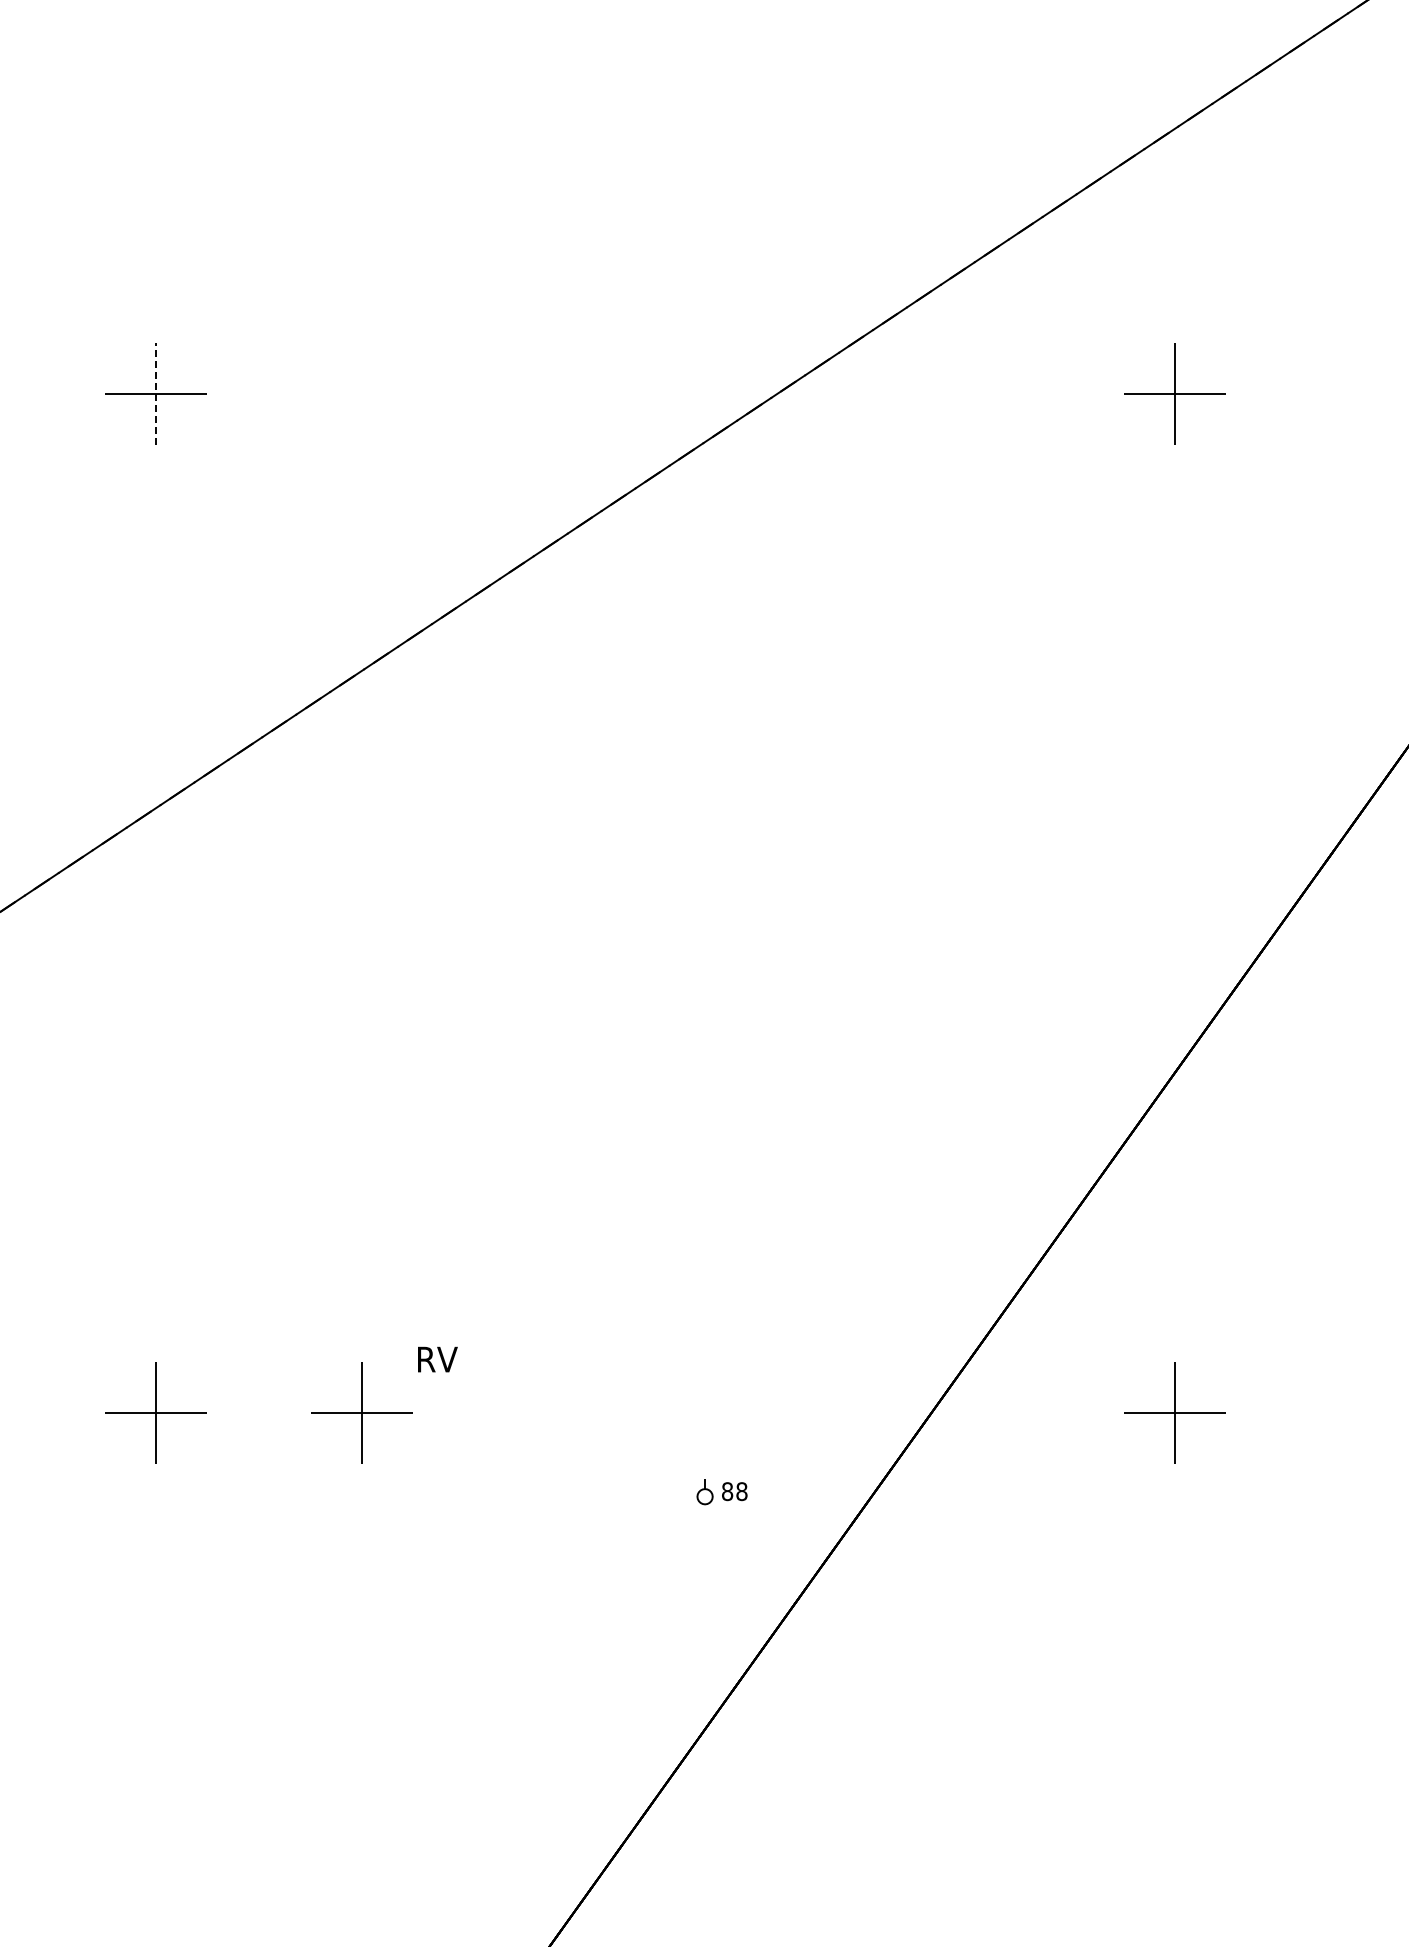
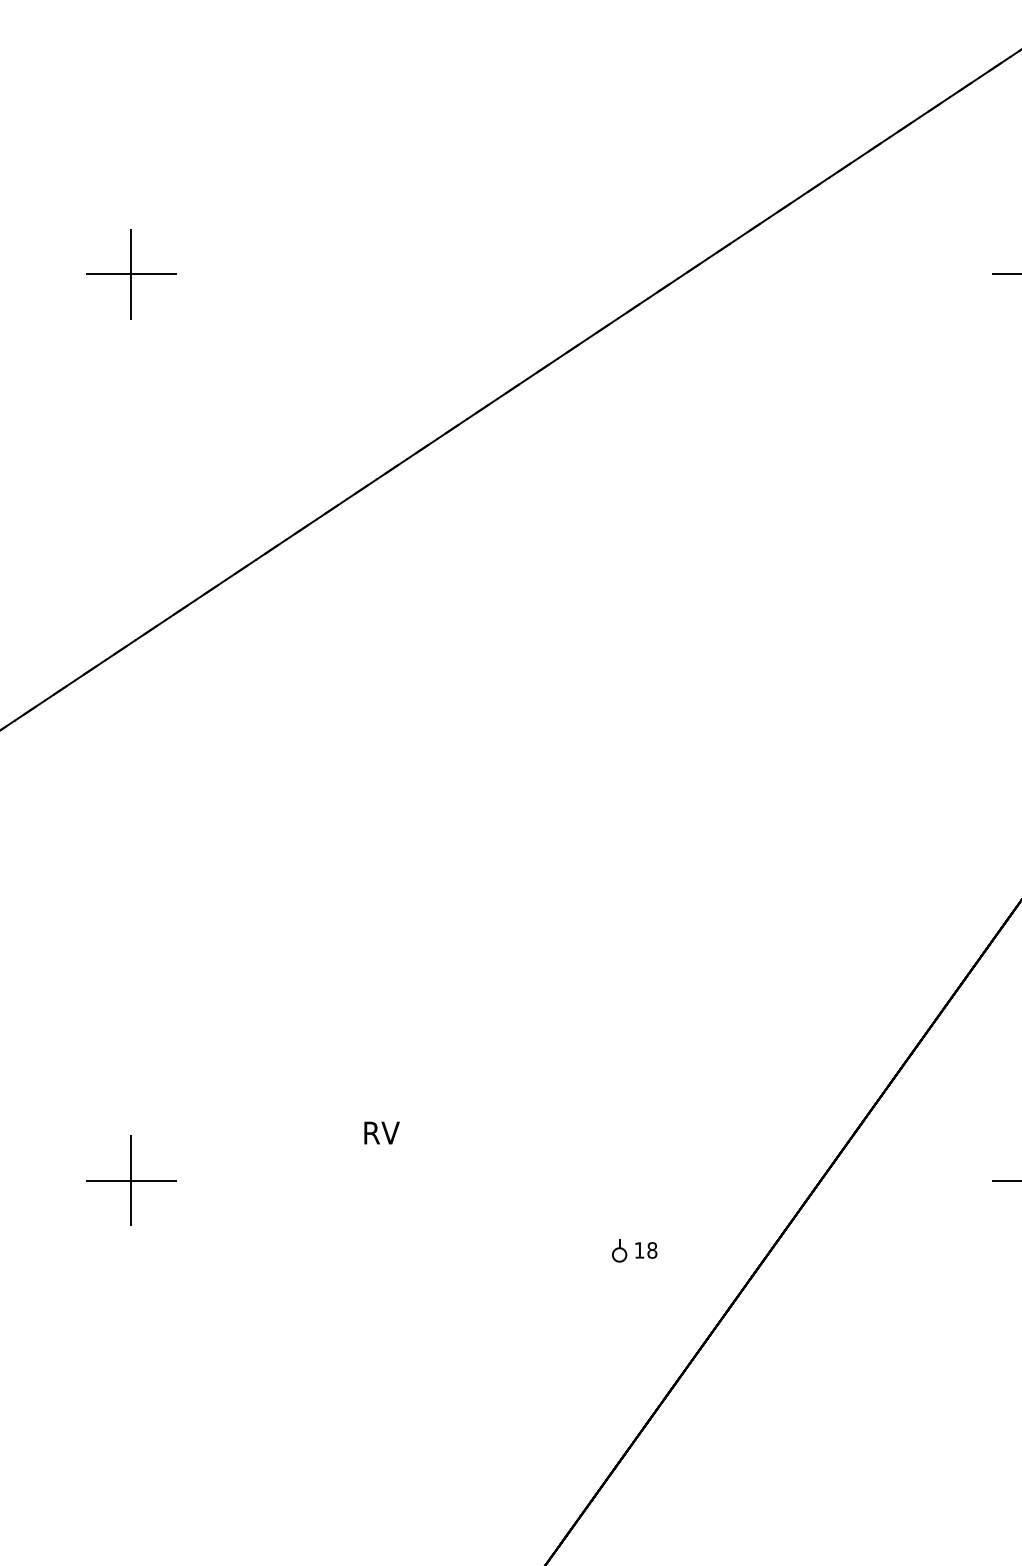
line: (155, 393) -> (131, 274), dashed -> solid
part: (361, 1412) -> (314, 1180), removed
text: (727, 1491) -> (639, 1250), 88 -> 18

